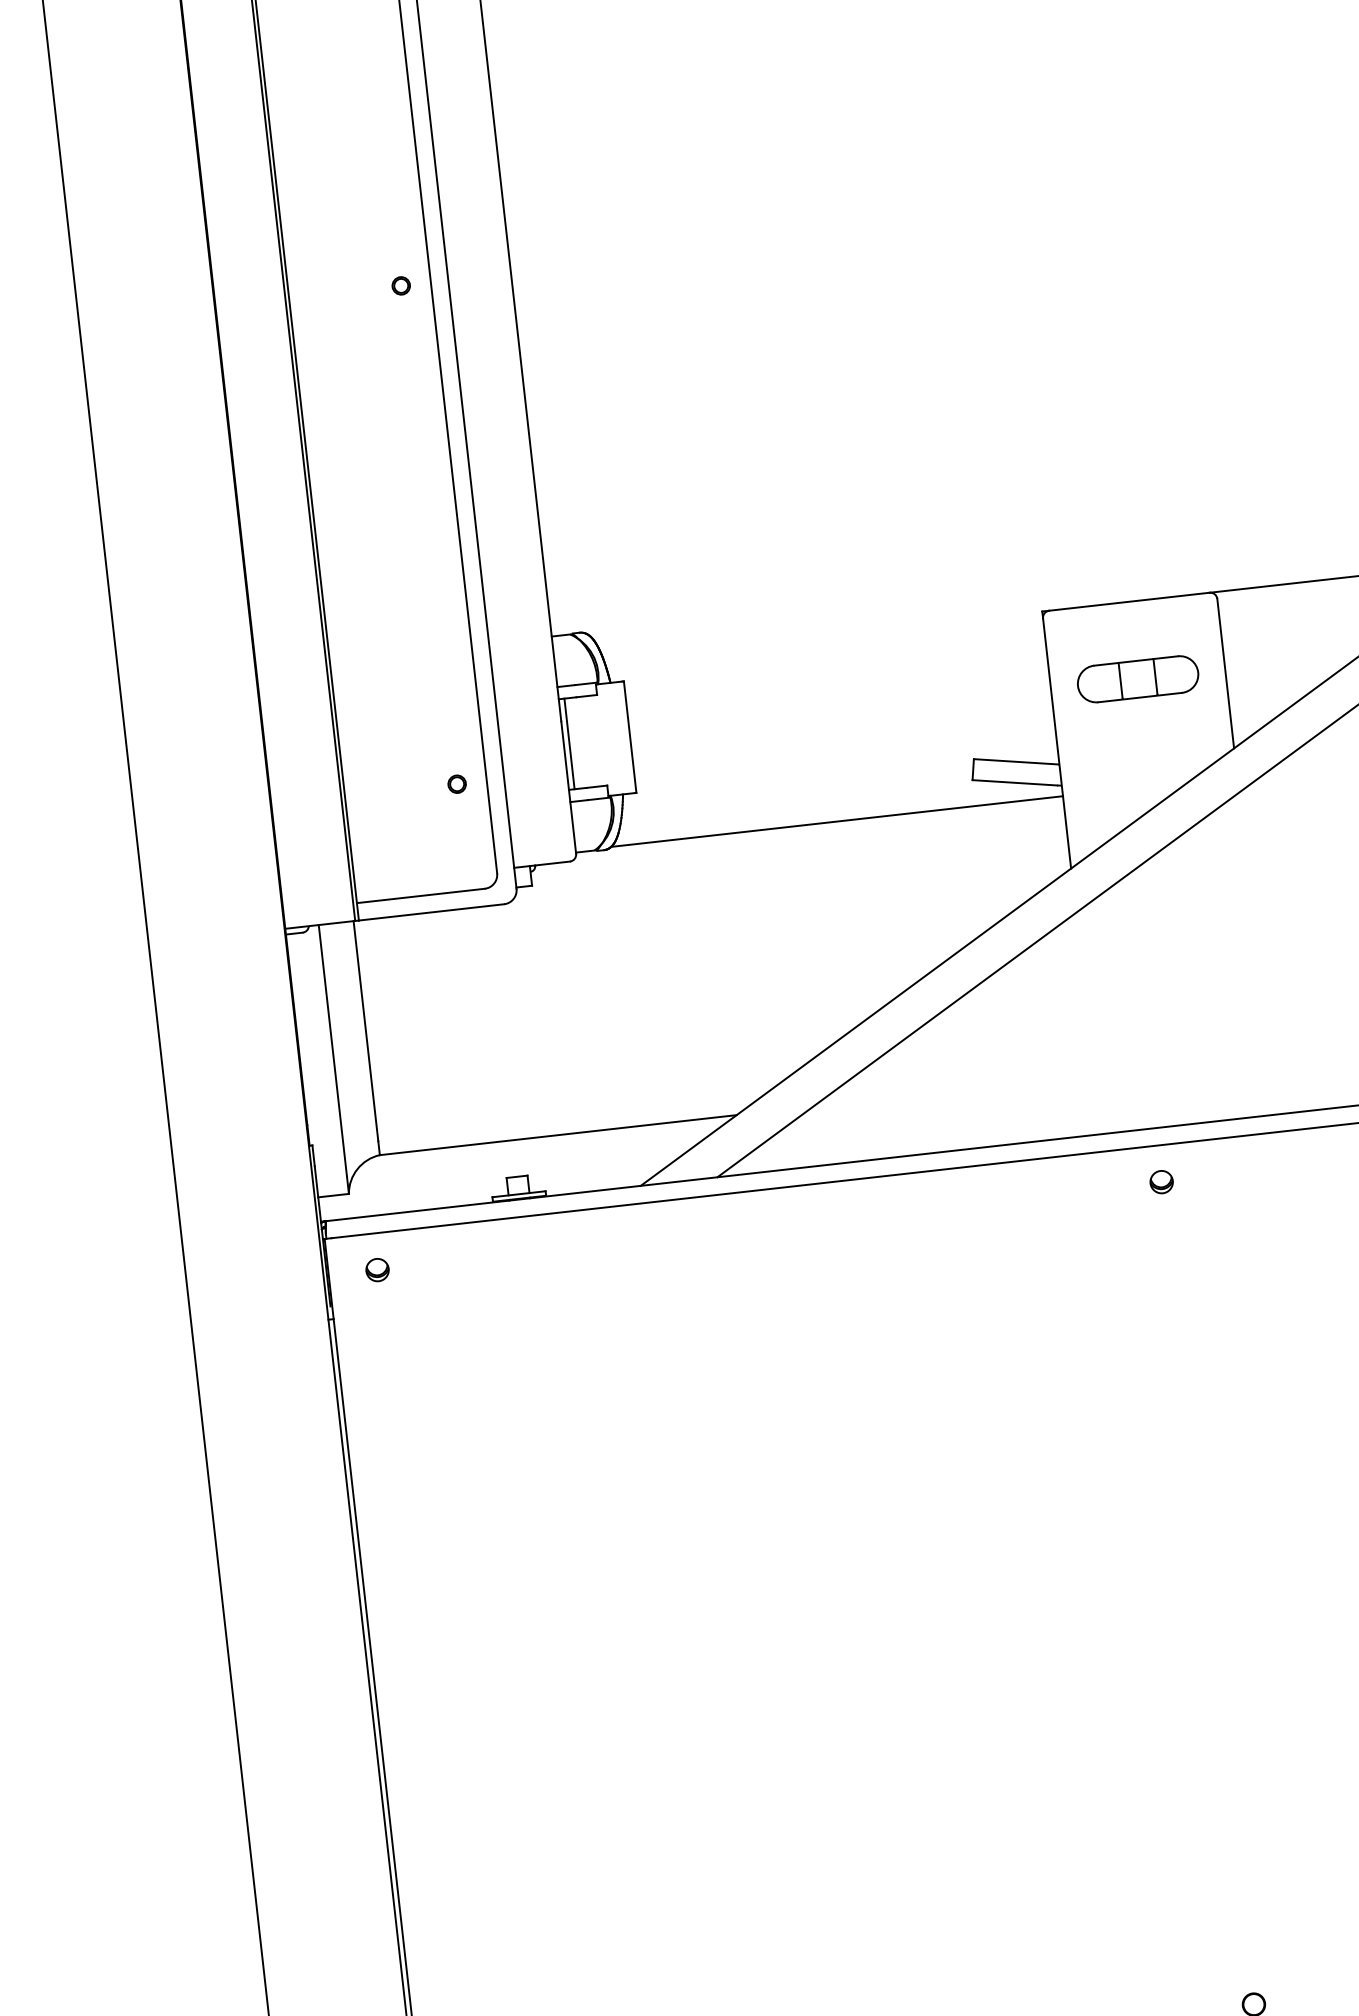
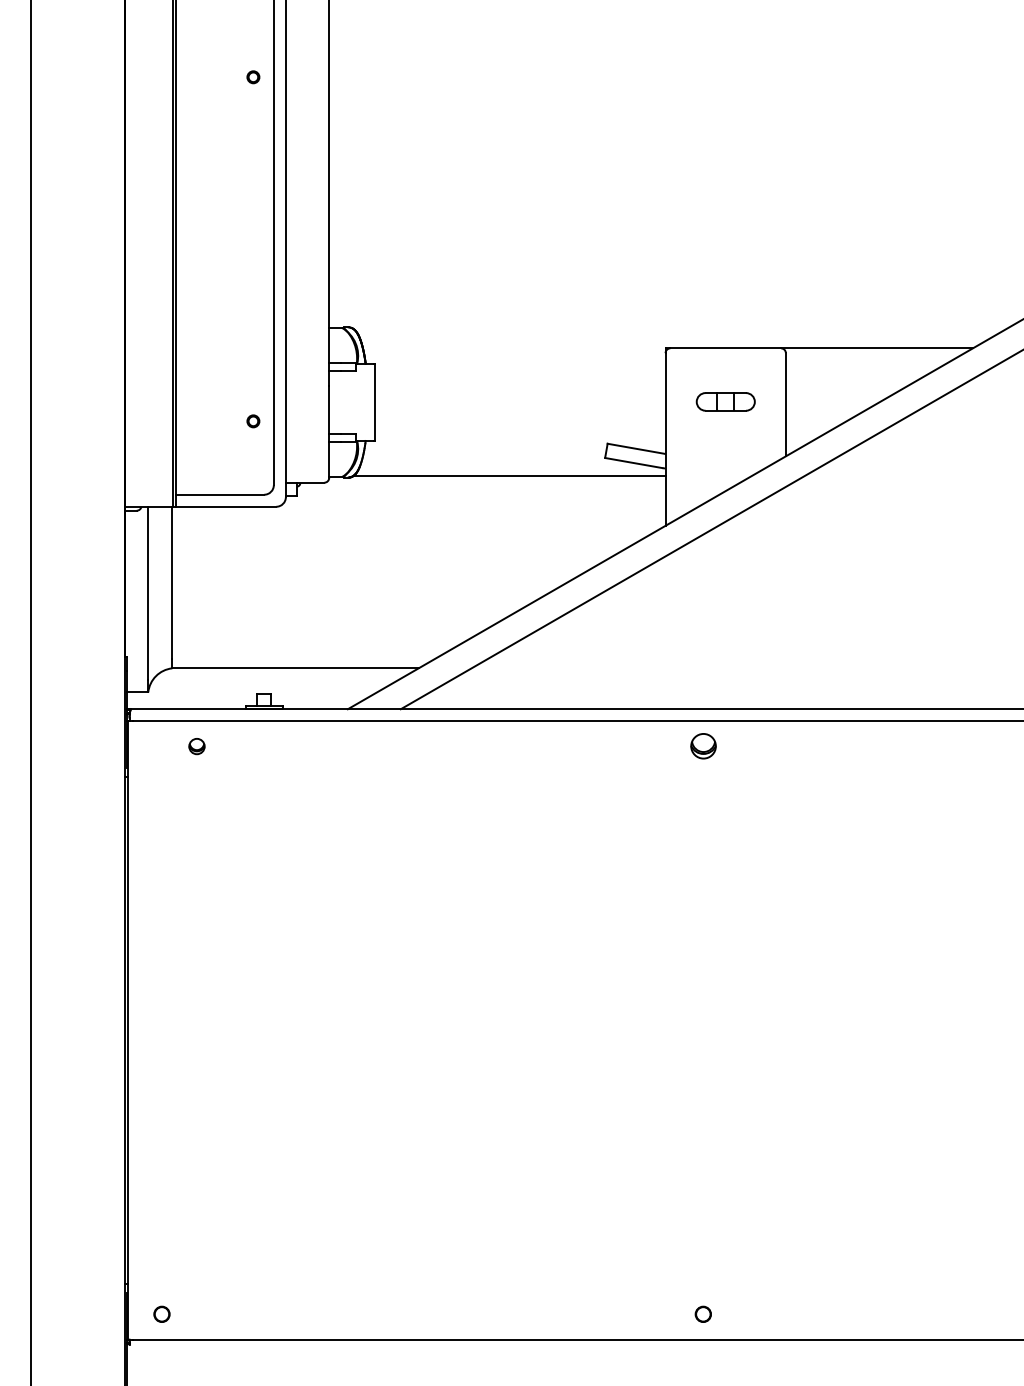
part: (1137, 678) -> (725, 401), size x0.7
line: (570, 743) -> (333, 402), removed
part: (1160, 1182) -> (702, 746), size x1.6
part: (376, 1270) -> (196, 746), moved

